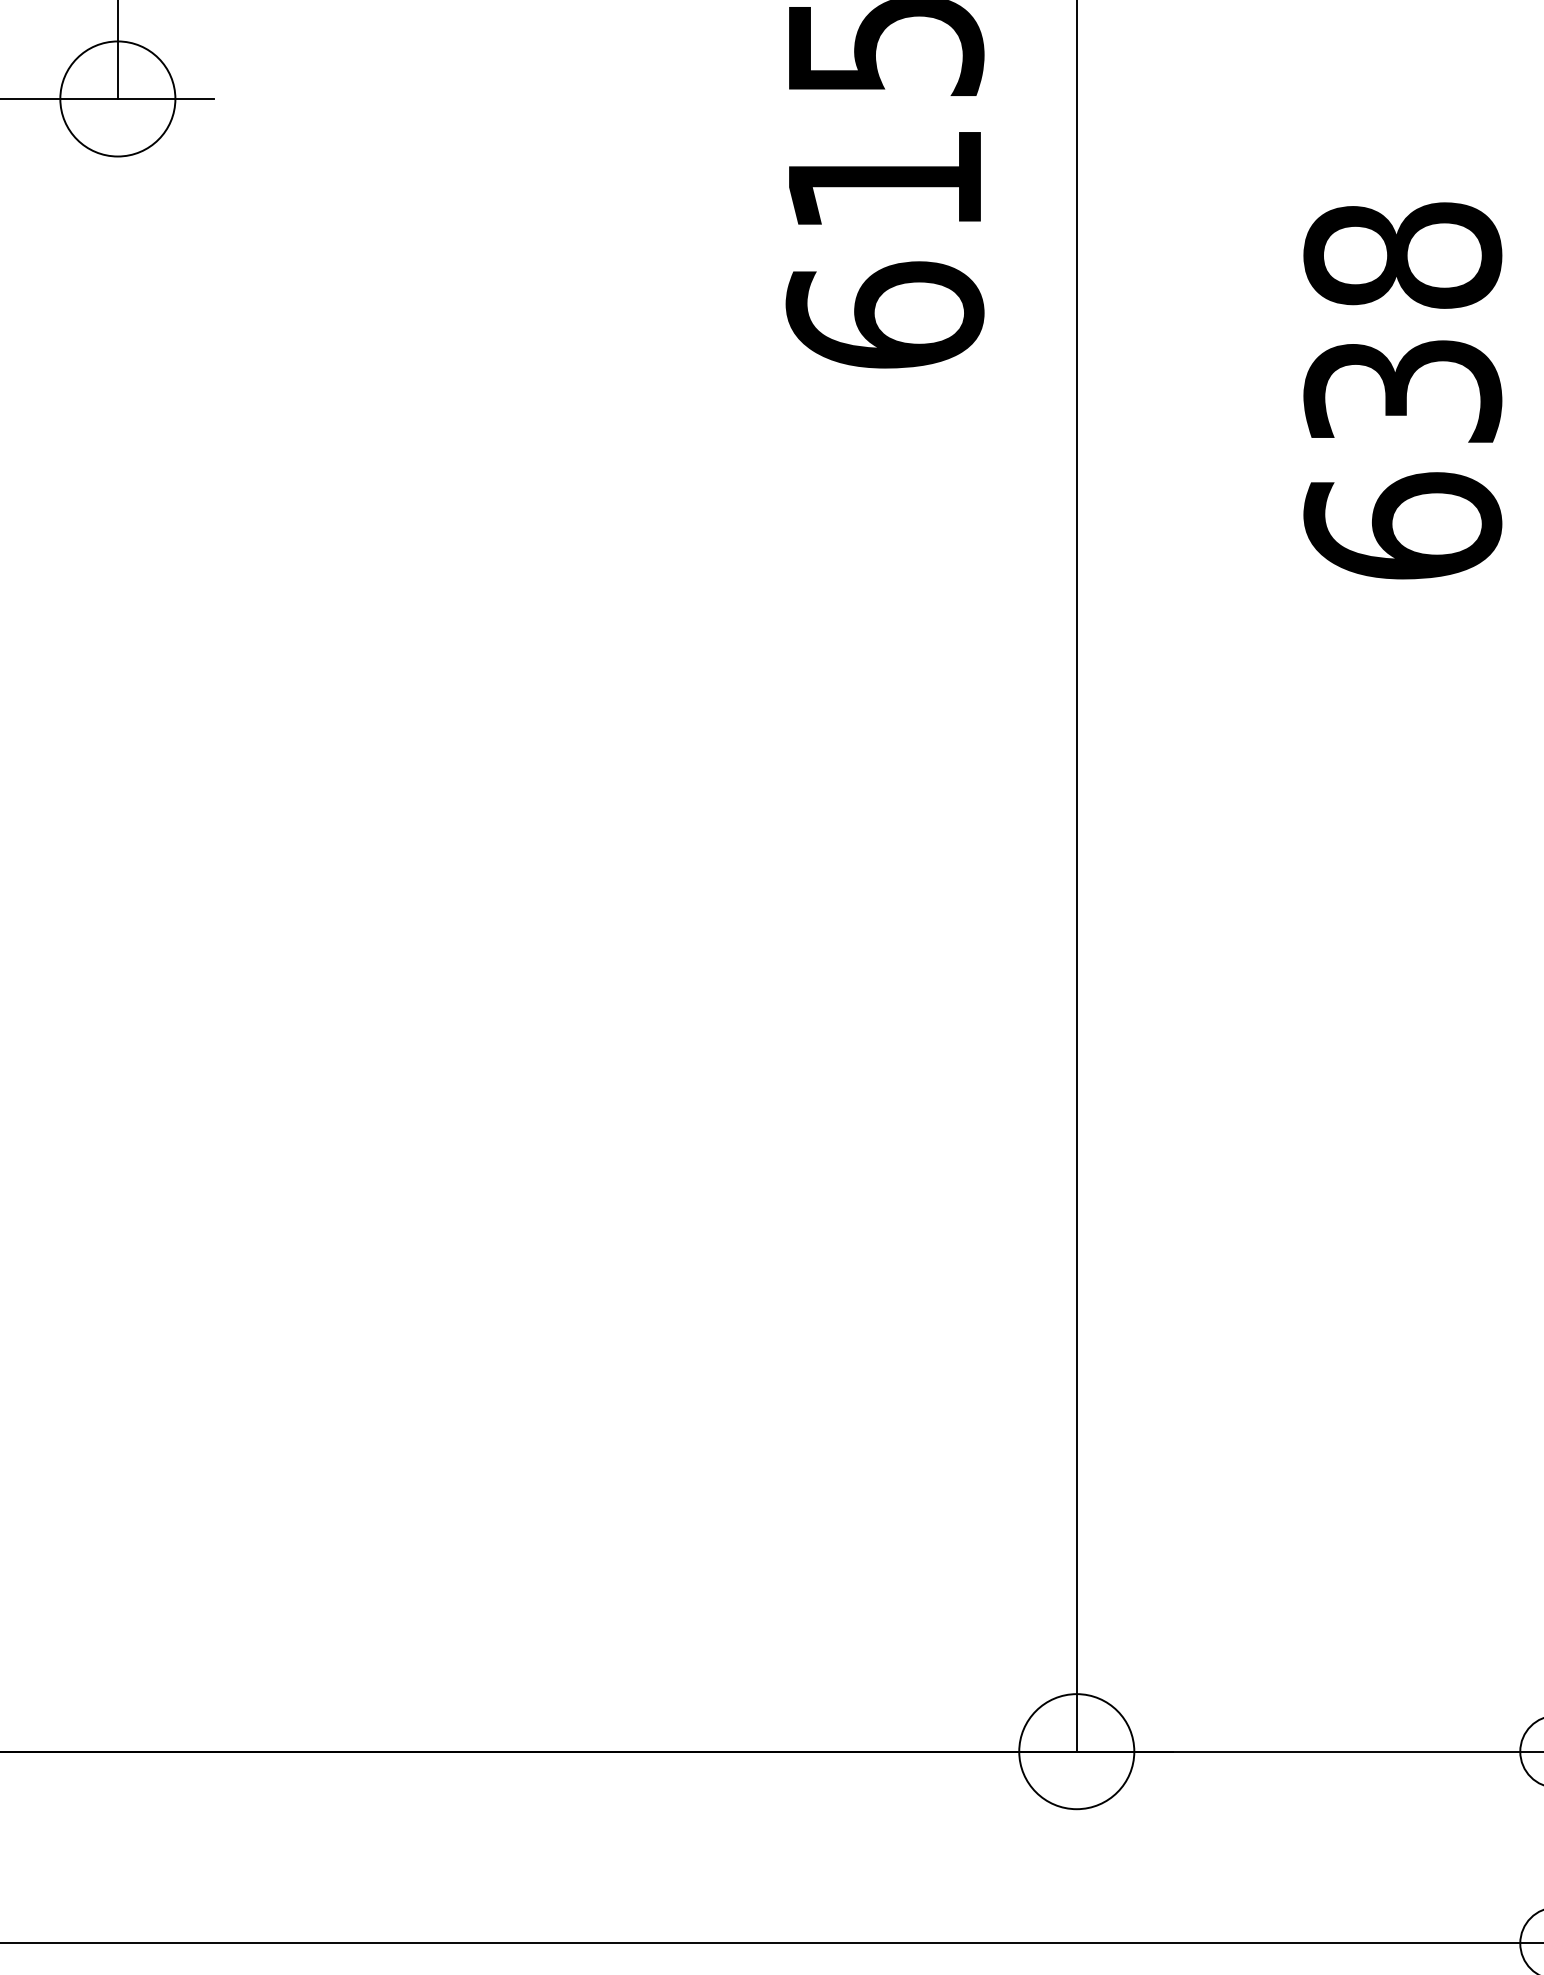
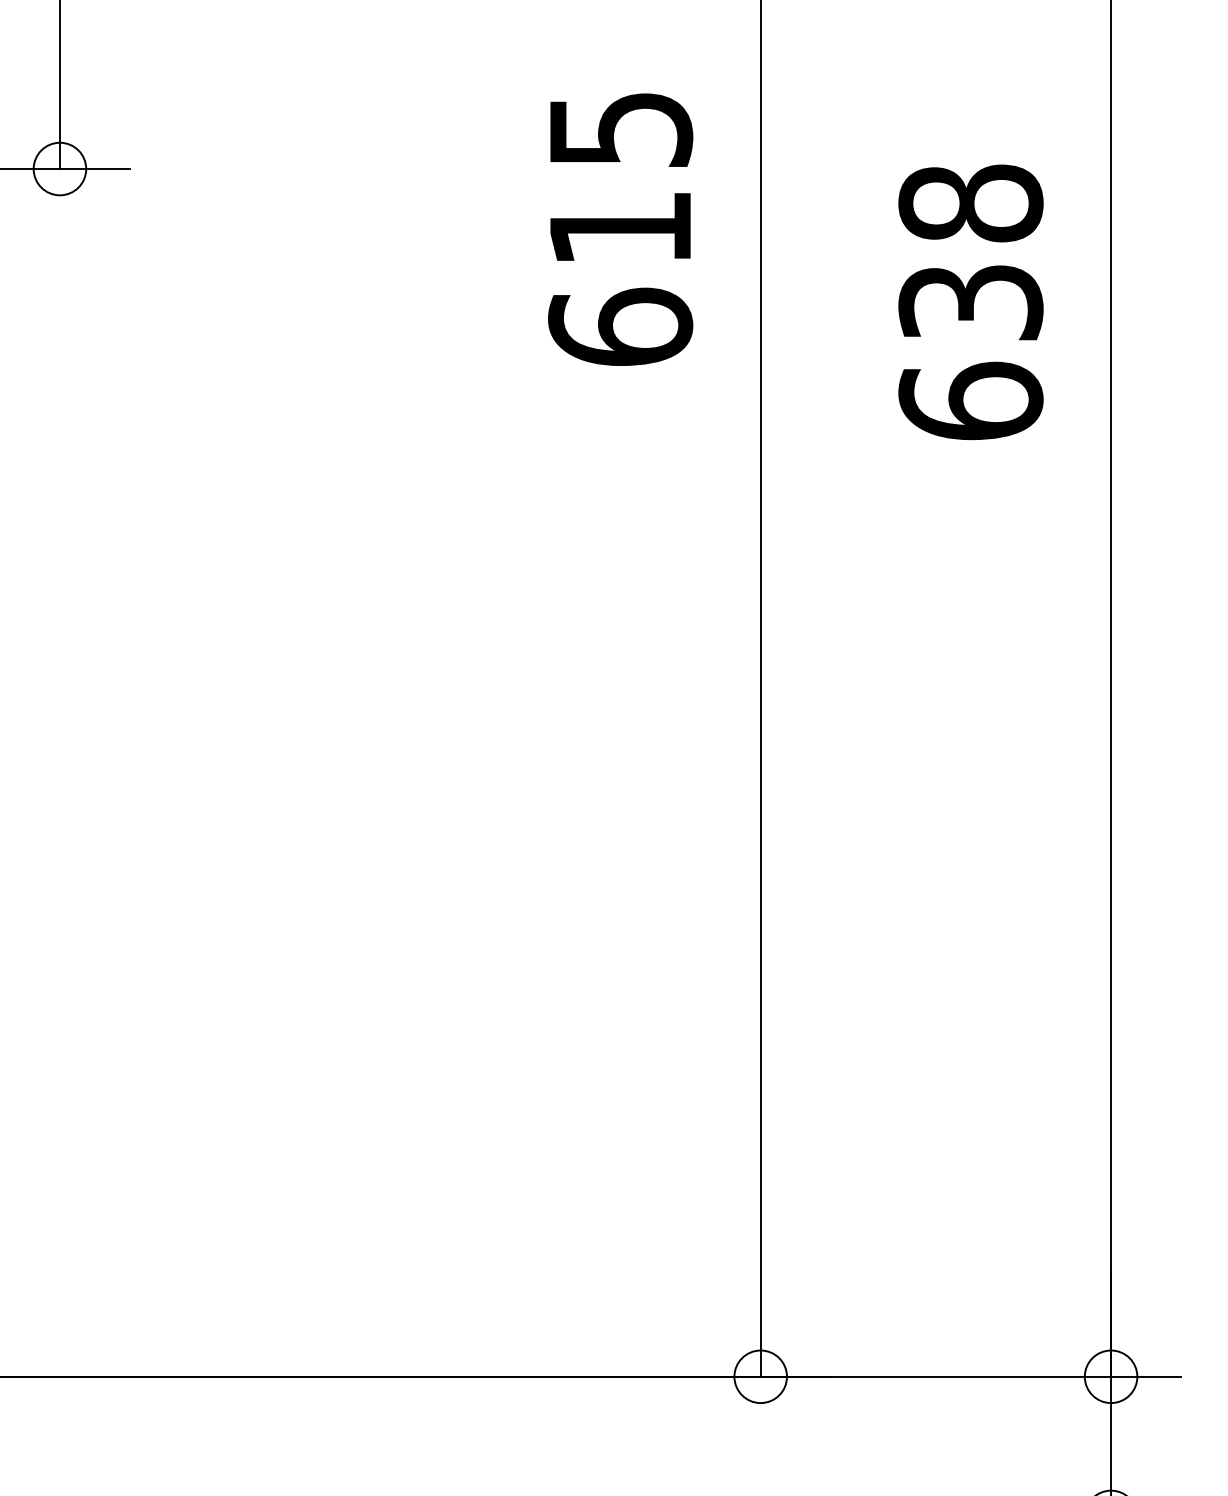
circle: (117, 98) -> (59, 168), size x0.62
text: (1402, 391) -> (970, 302), moved
circle: (1076, 1751) -> (760, 1376), size x0.62

